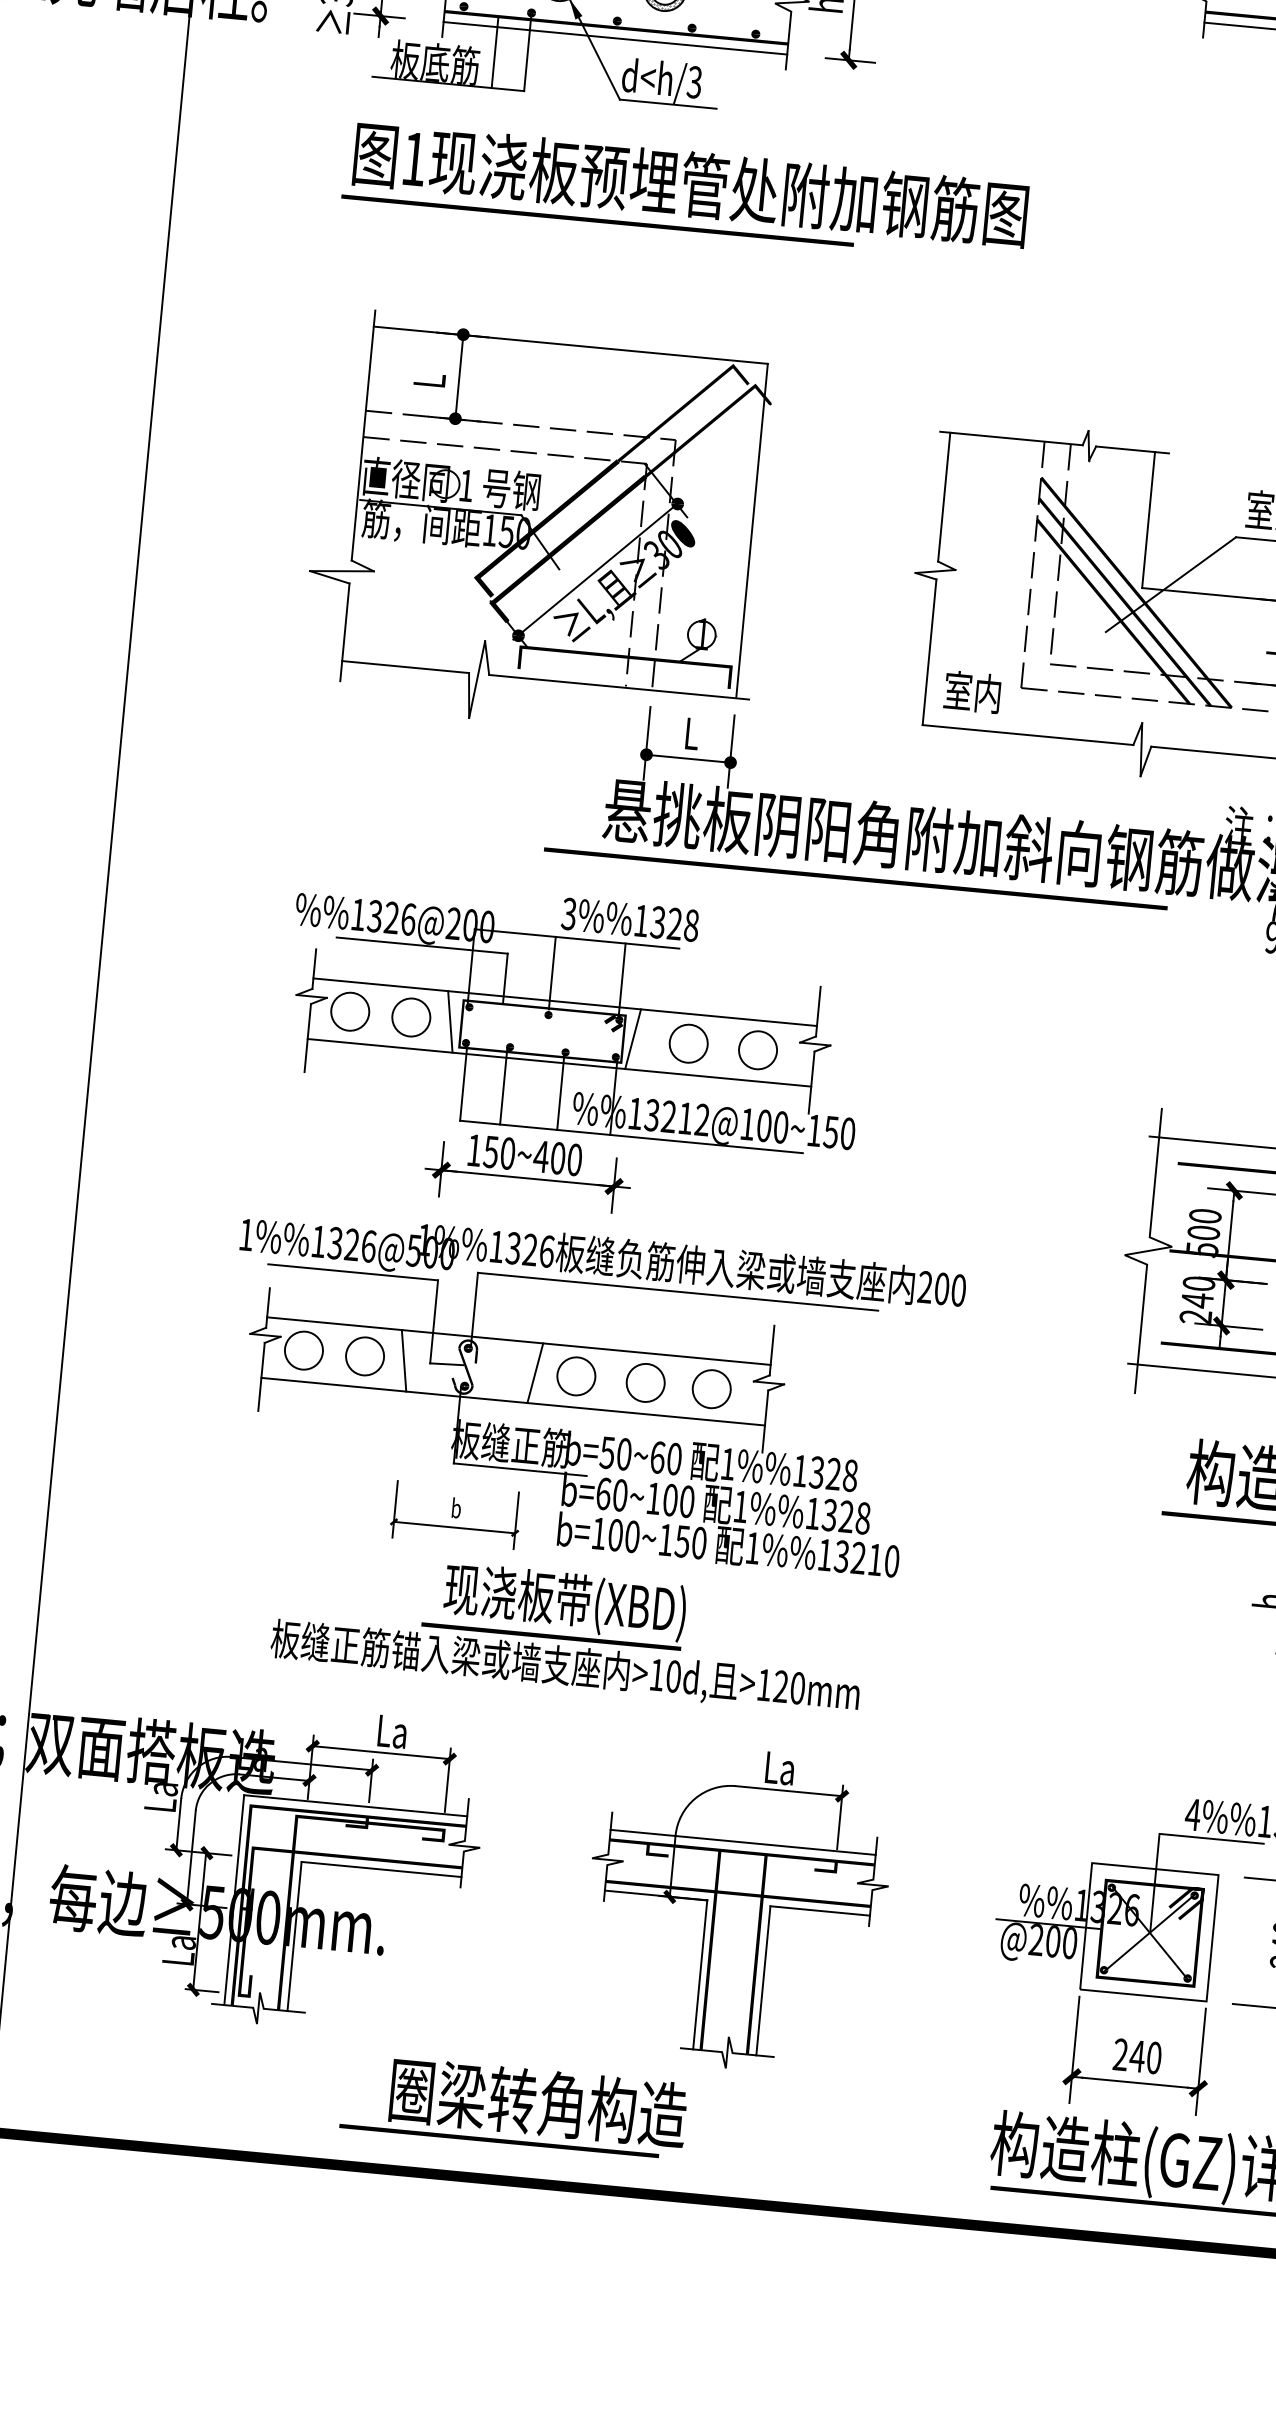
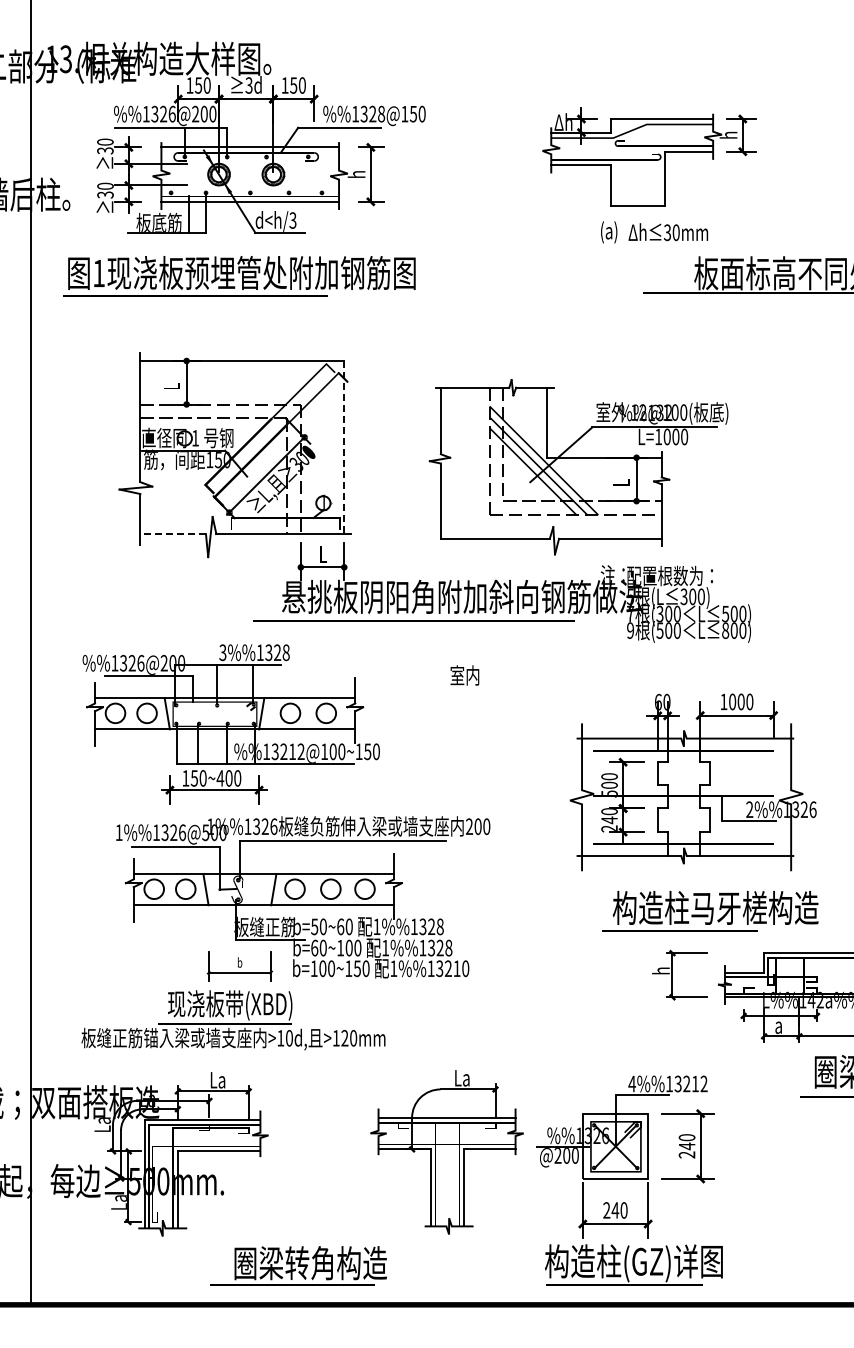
text: (685, 190) -> (239, 276), moved
line: (752, 530) -> (344, 447), solid -> dashed
line: (406, 667) -> (173, 534), solid -> dashed
text: (971, 692) -> (464, 675), moved
part: (570, 1054) -> (230, 724), moved
text: (568, 1631) -> (233, 1020), moved
part: (735, 1909) -> (446, 1152), moved

